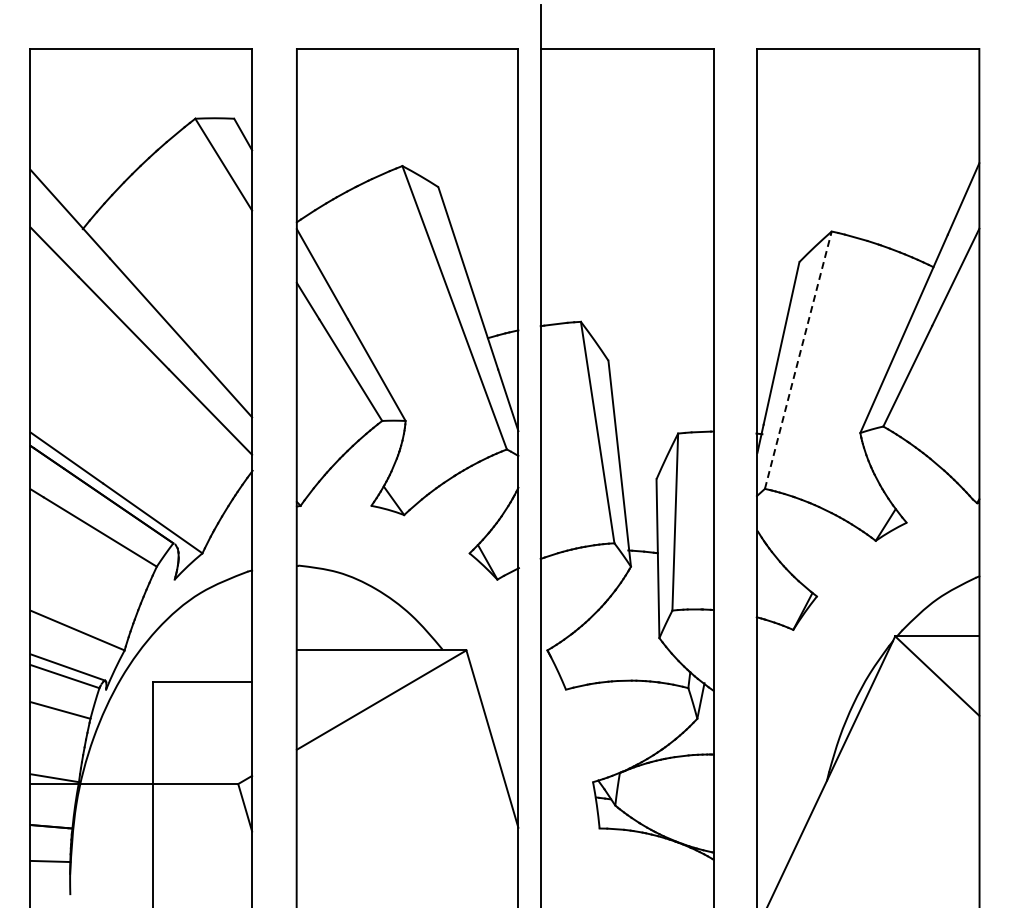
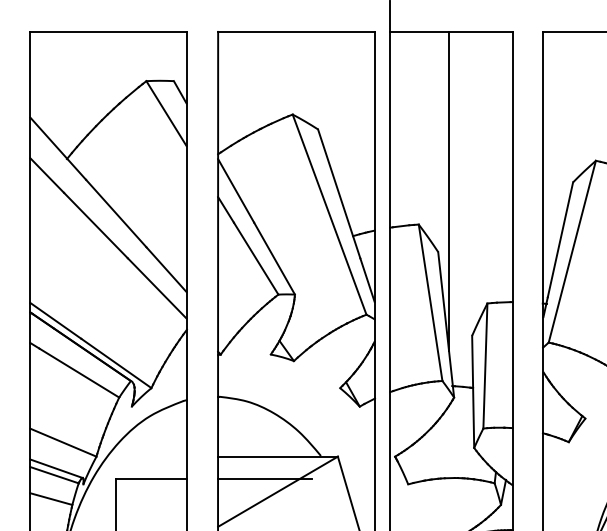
line: (623, 274) -> (448, 191), added
line: (798, 360) -> (572, 251), dashed -> solid
line: (363, 682) -> (265, 479), added

